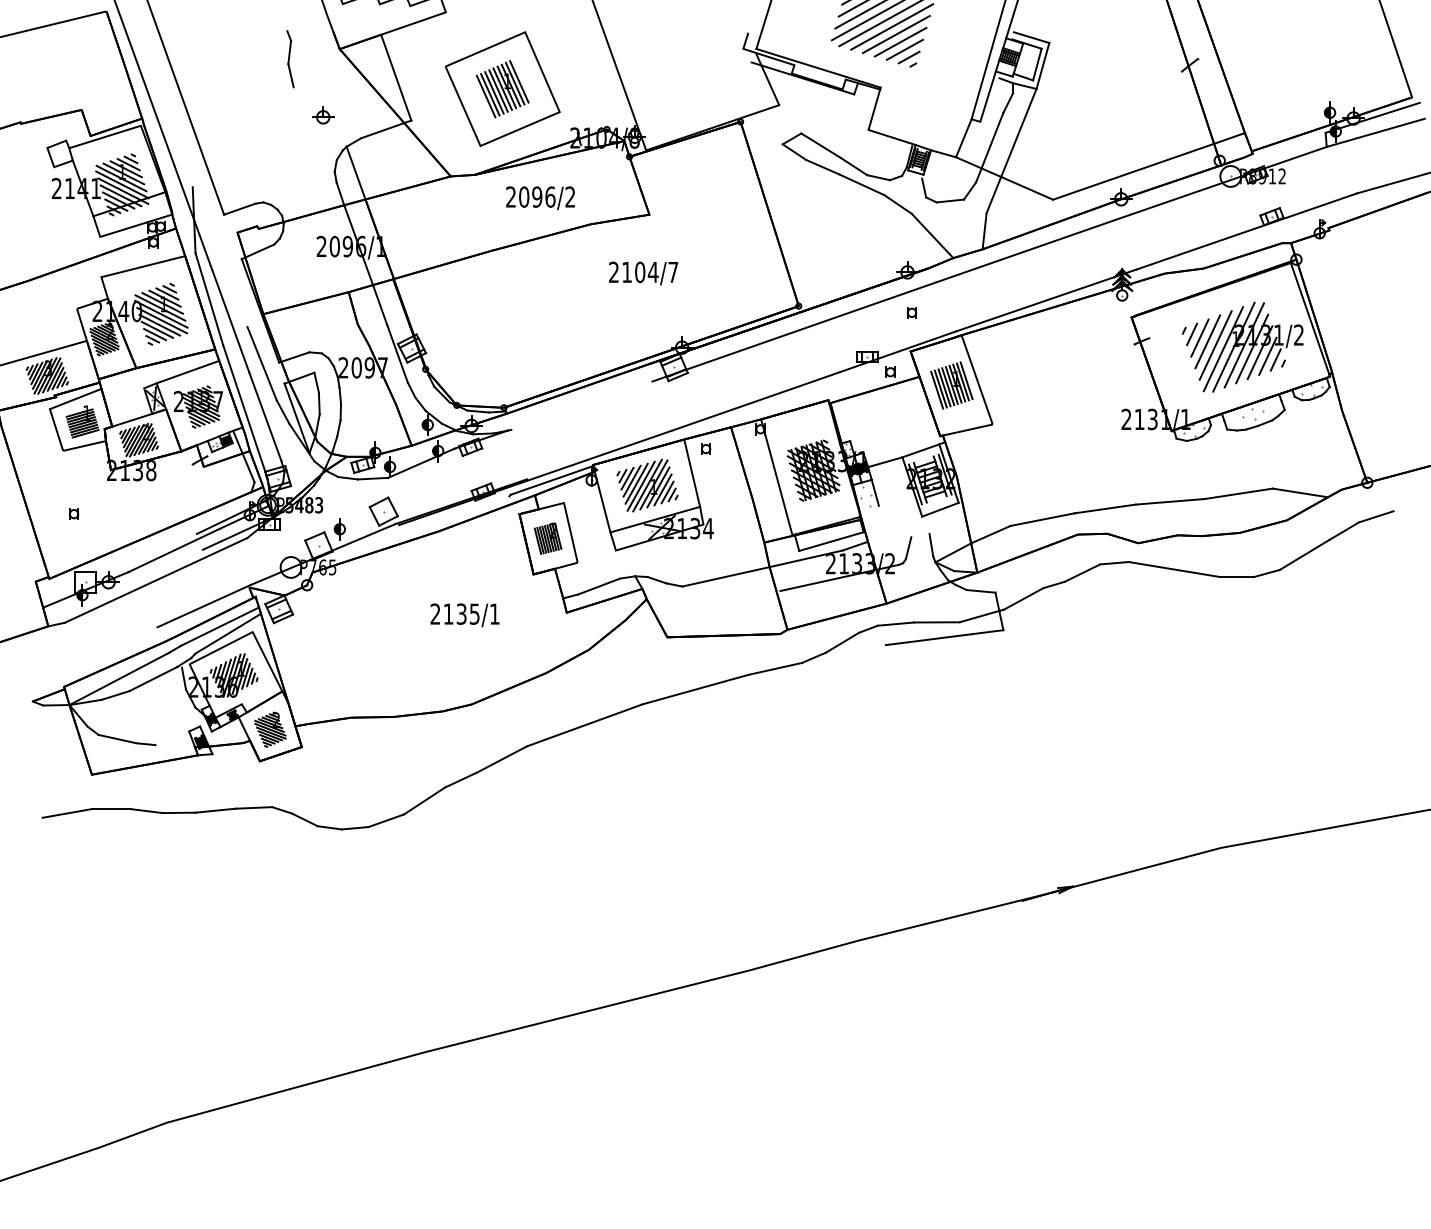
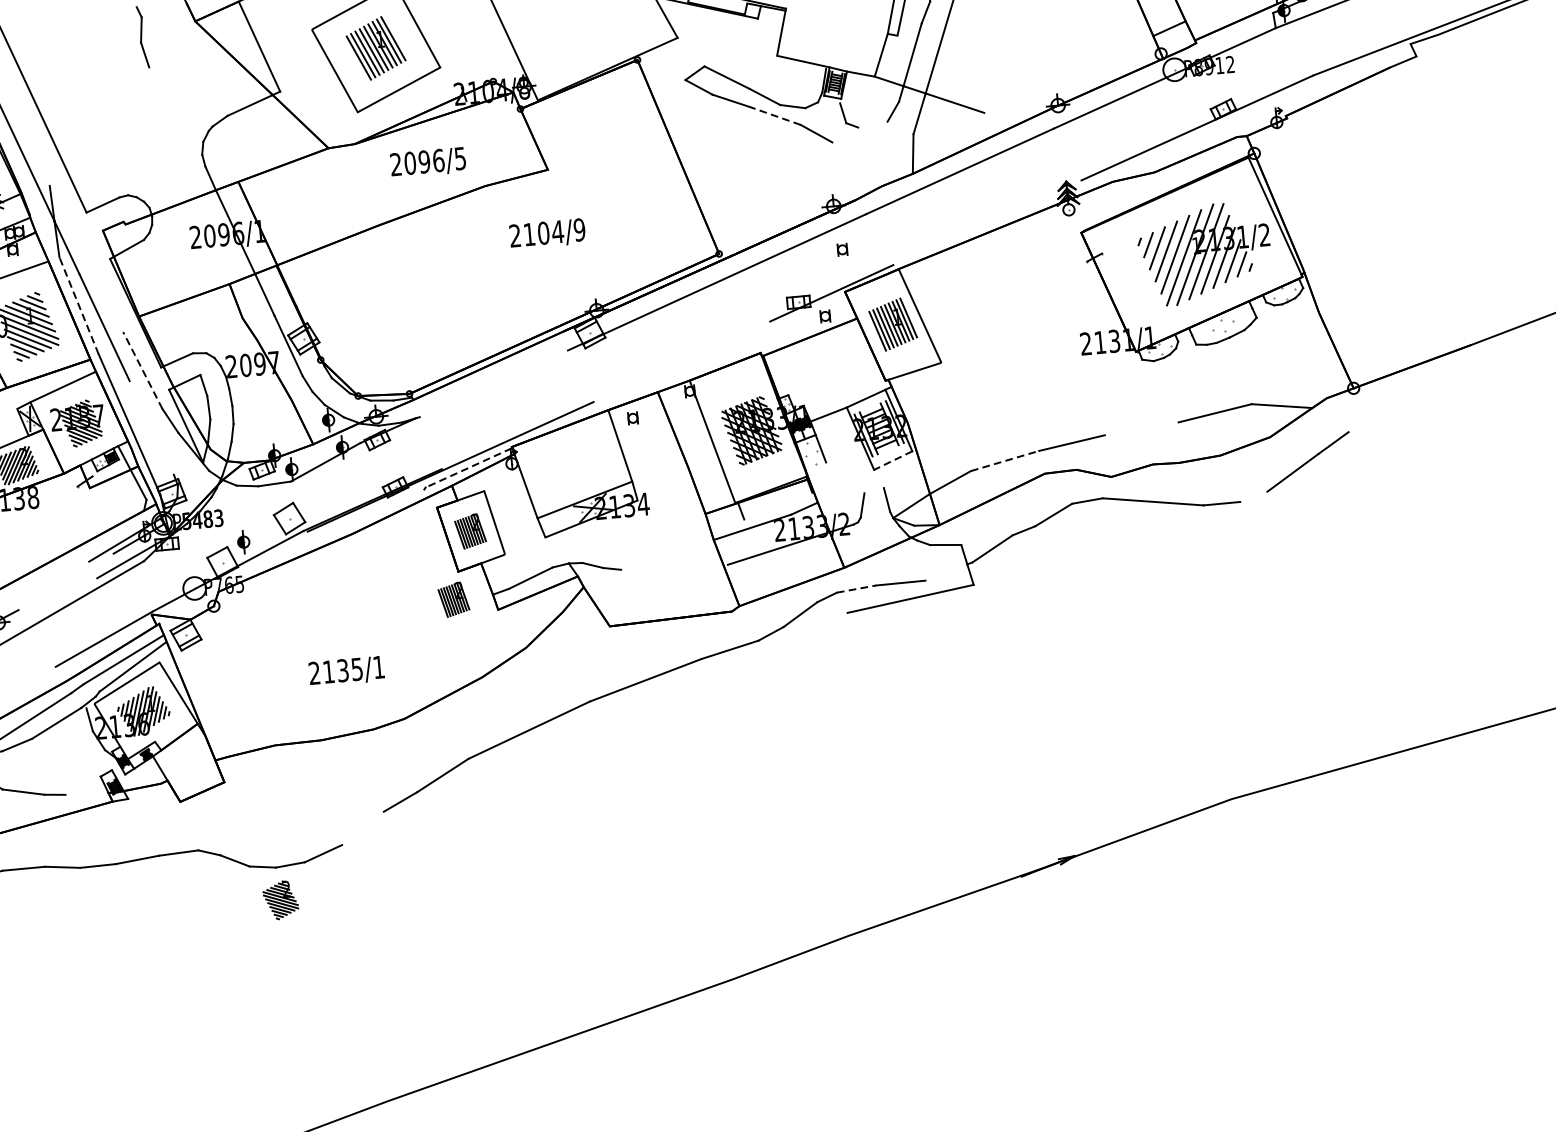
part: (323, 115) -> (184, 94), removed
line: (1133, 171) -> (1068, 74), removed
line: (355, 172) -> (224, 153), removed
line: (861, 184) -> (774, 115), solid -> dashed
text: (570, 196) -> (460, 157), 2096/2 -> 2096/5
line: (949, 200) -> (871, 124), removed
line: (932, 235) -> (857, 163), removed
text: (673, 272) -> (579, 230), 2104/7 -> 2104/9
line: (209, 298) -> (79, 304), solid -> dashed
line: (1046, 300) -> (987, 222), removed
line: (262, 363) -> (143, 370), solid -> dashed
line: (755, 401) -> (681, 361), removed
line: (265, 416) -> (151, 427), removed
line: (551, 480) -> (468, 467), solid -> dashed
part: (647, 485) -> (573, 463), removed
line: (1170, 501) -> (1141, 428), removed
line: (940, 509) -> (893, 460), solid -> dashed
line: (1376, 516) -> (1366, 424), removed
line: (1042, 519) -> (1004, 460), solid -> dashed
line: (831, 541) -> (778, 505), removed
line: (173, 550) -> (65, 581), removed
line: (1266, 573) -> (1253, 496), removed
line: (725, 576) -> (666, 554), removed
part: (526, 599) -> (453, 599), added
text: (464, 615) -> (346, 671), moved
line: (979, 616) -> (946, 572), removed
line: (896, 624) -> (857, 589), solid -> dashed
part: (270, 729) -> (280, 900), moved
line: (424, 800) -> (362, 827), removed

